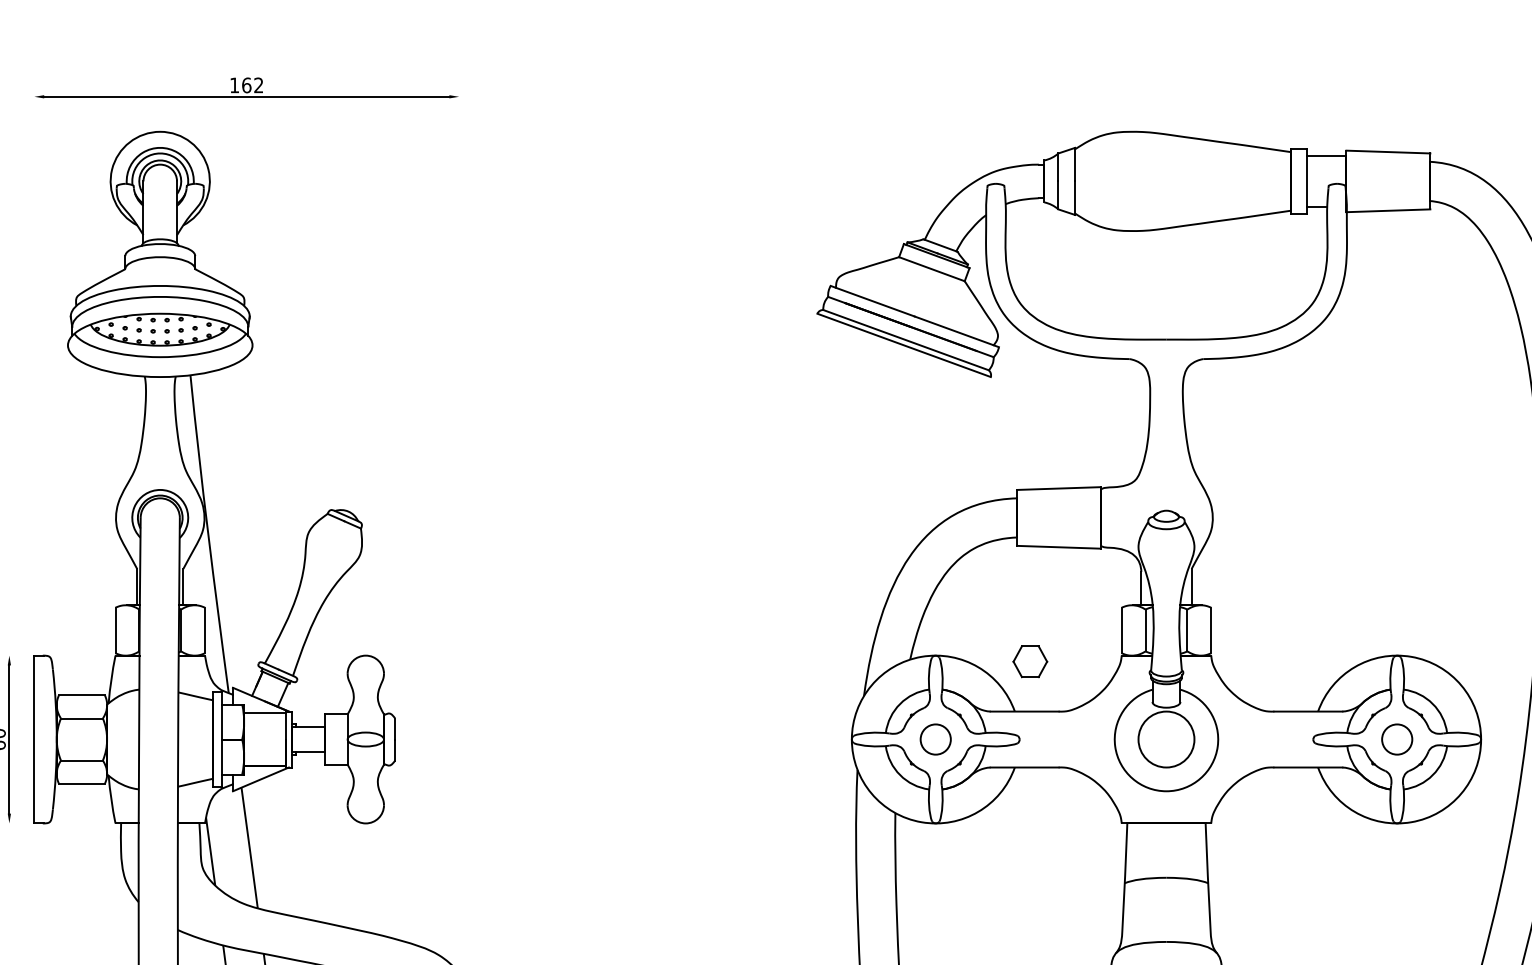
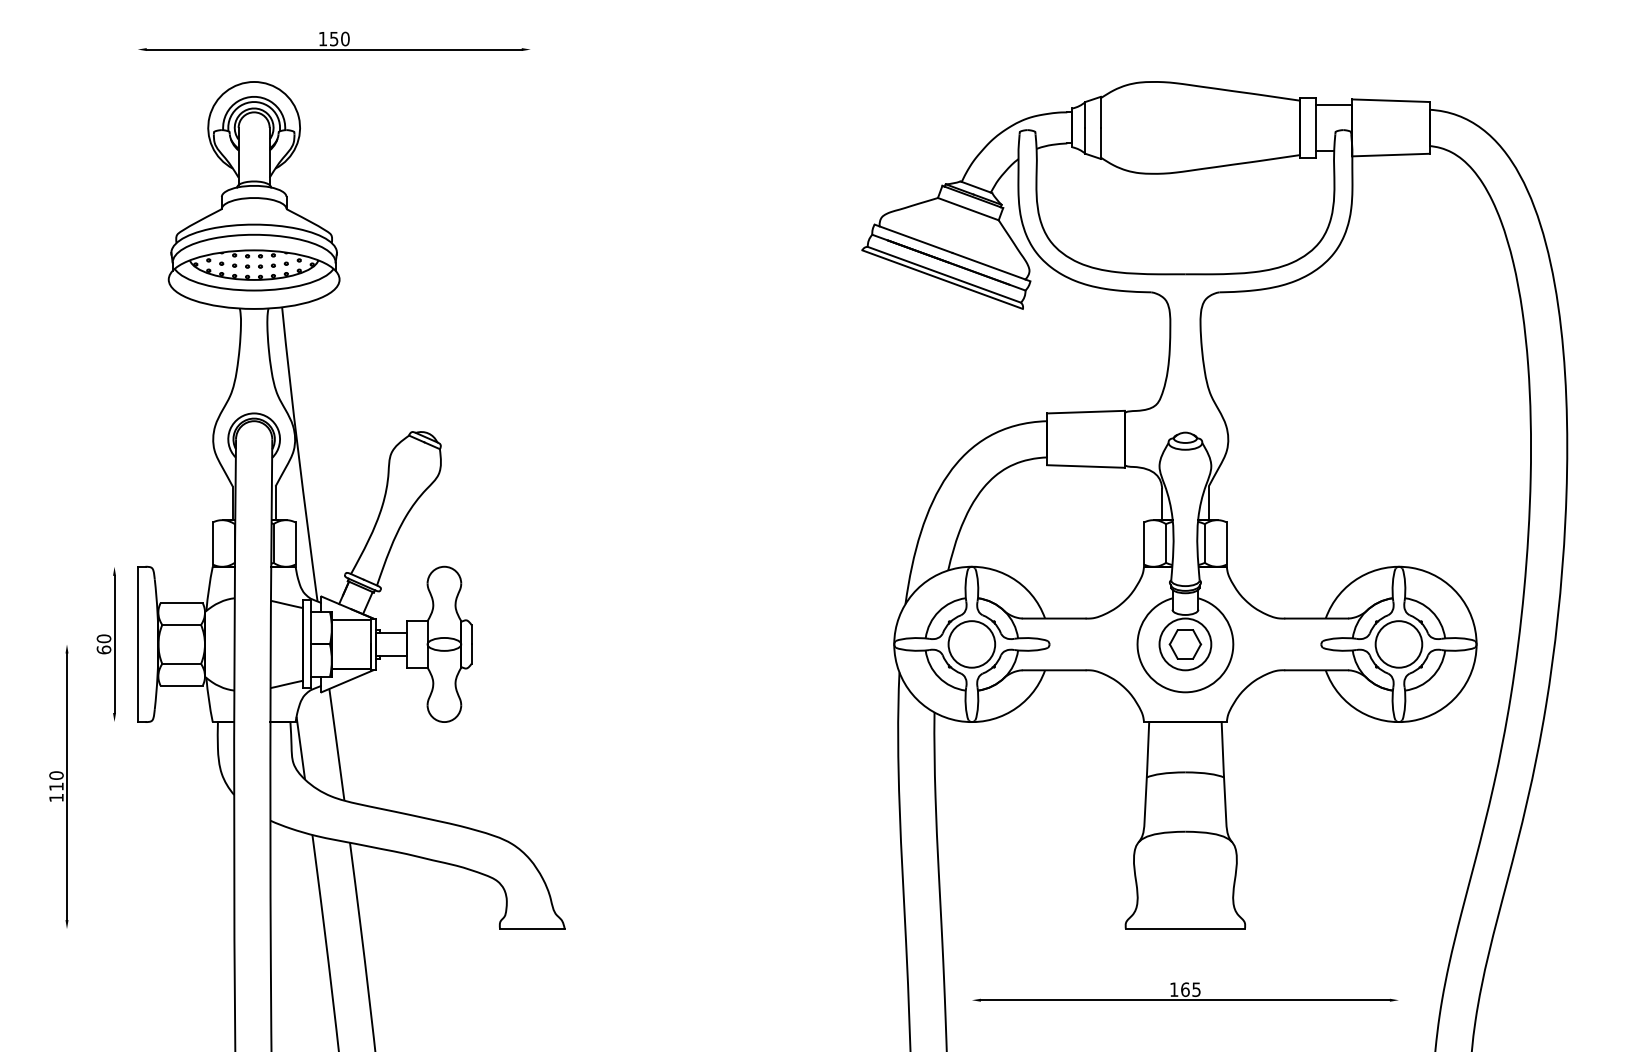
text: (252, 84) -> (339, 38), 162 -> 150
part: (1030, 661) -> (1185, 644), moved
circle: (935, 739) -> (971, 644), size x1.67
circle: (1396, 739) -> (1398, 644), size x1.67

